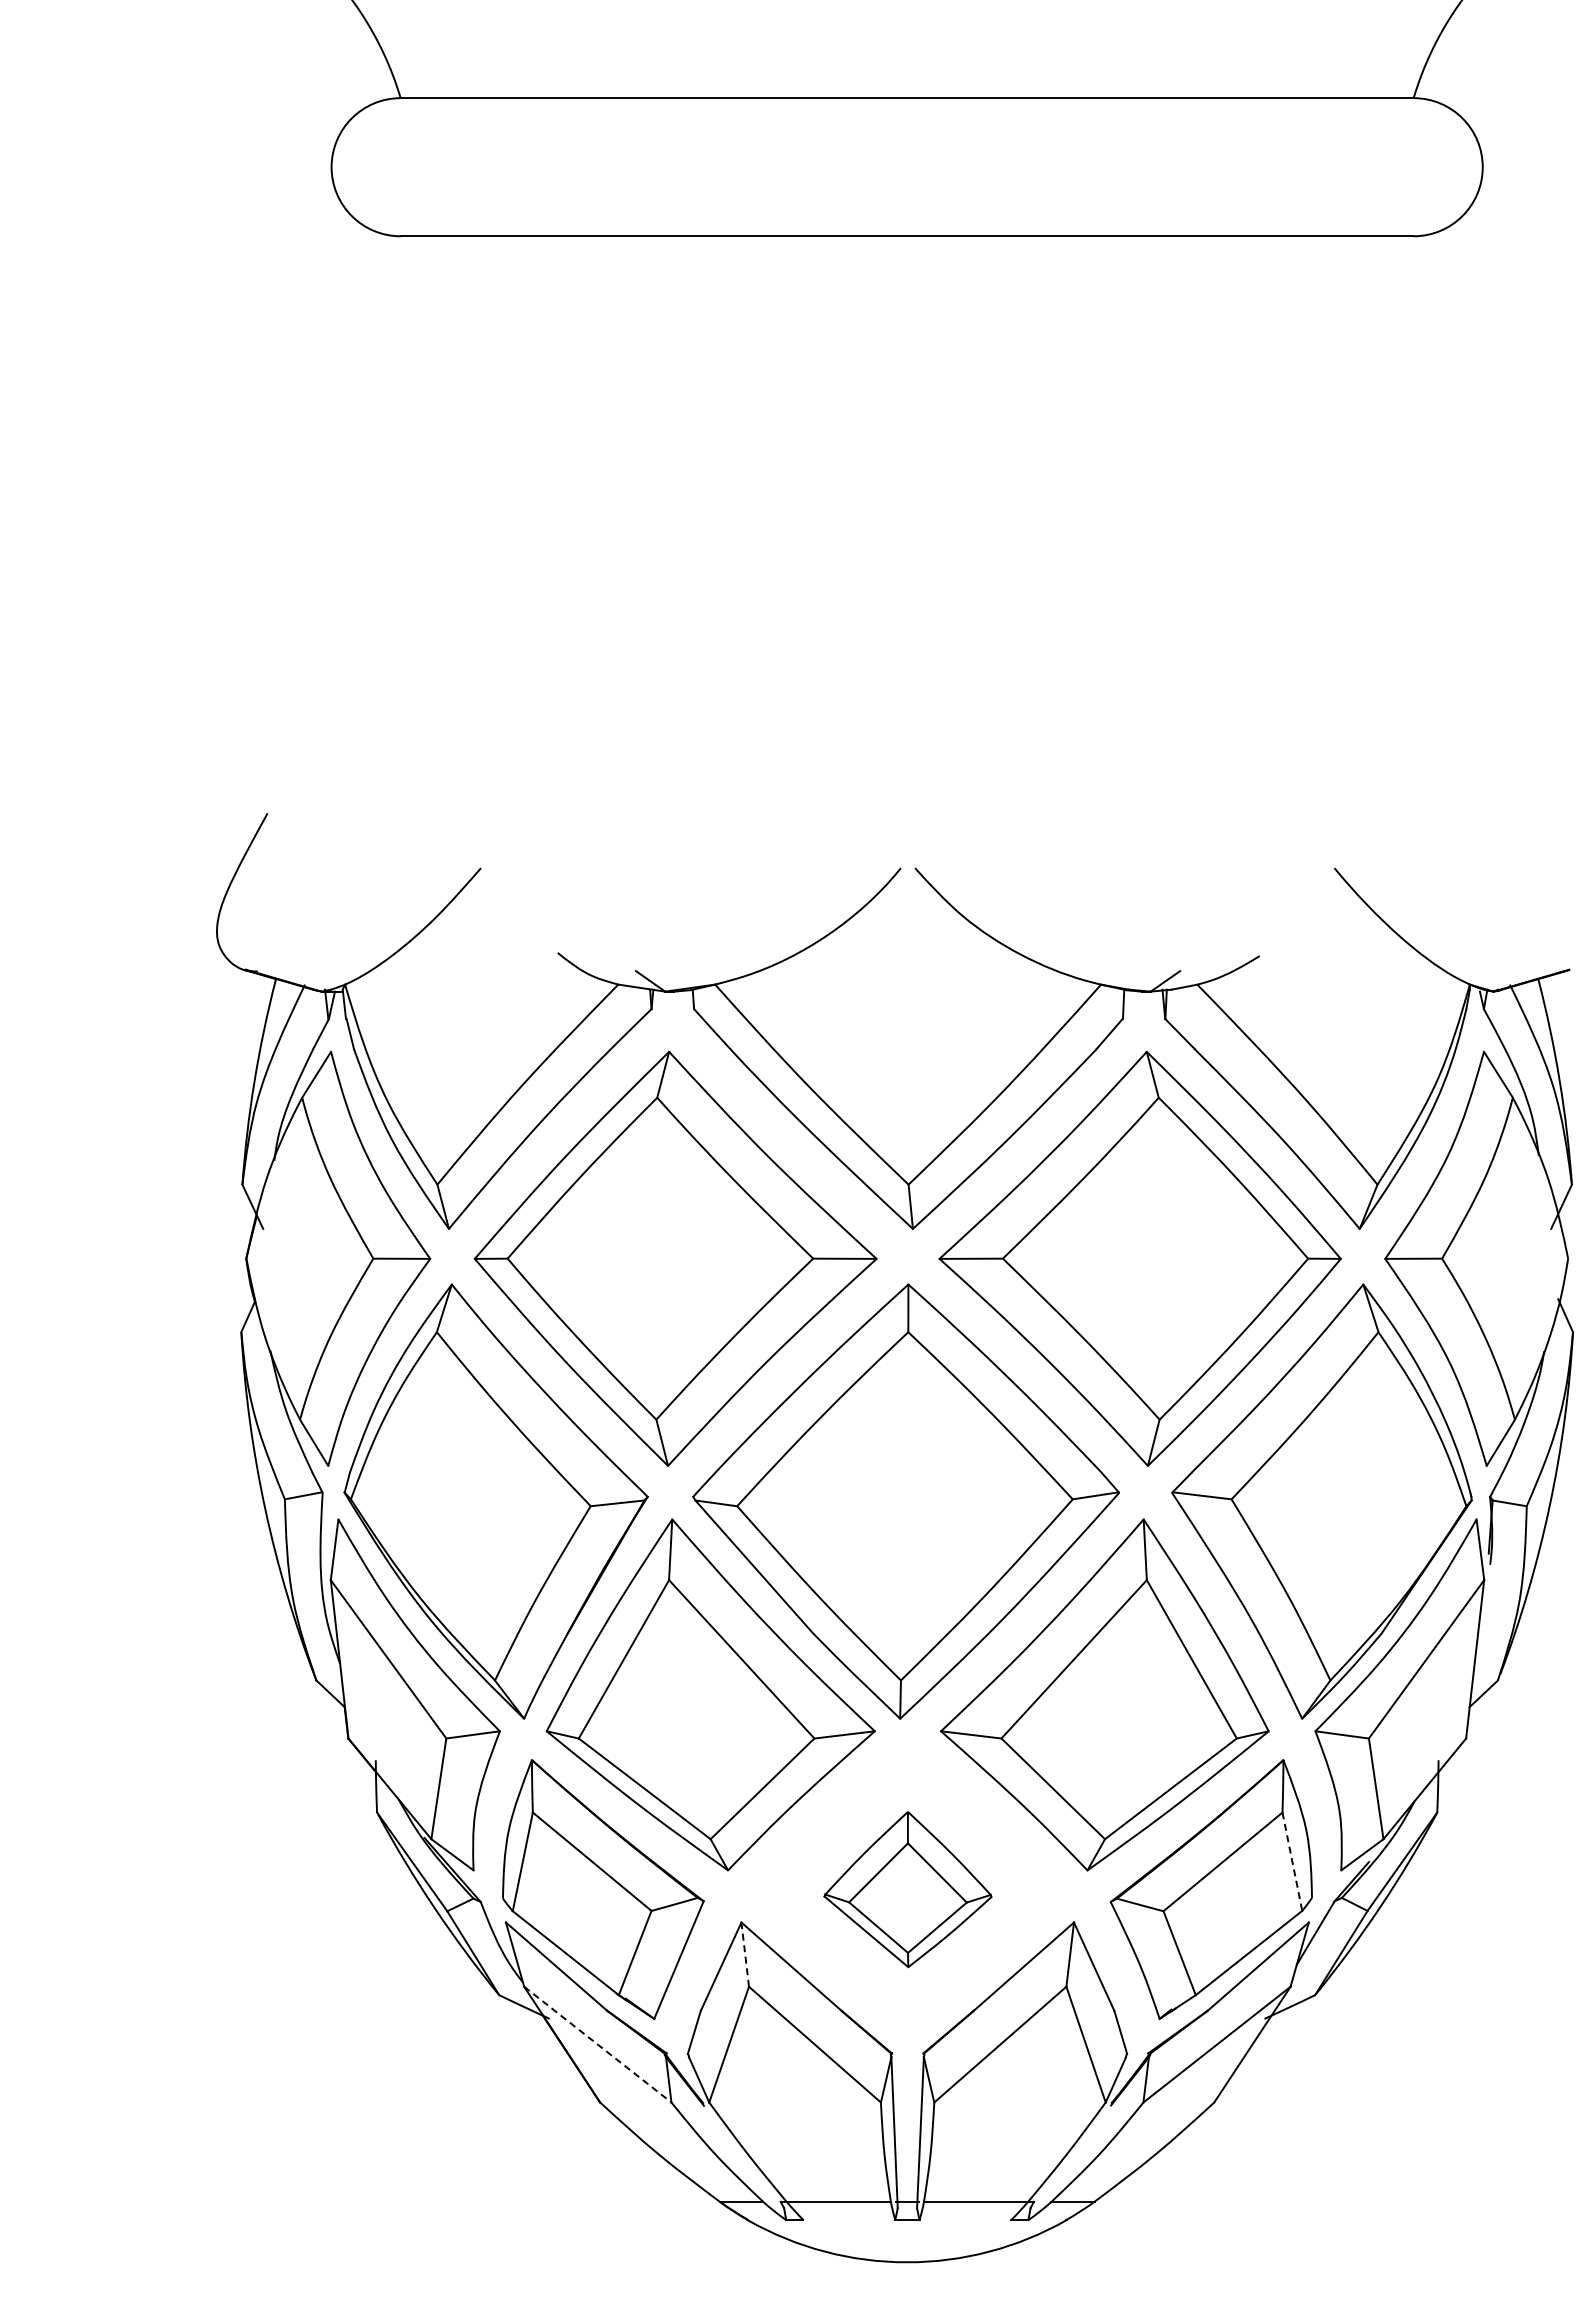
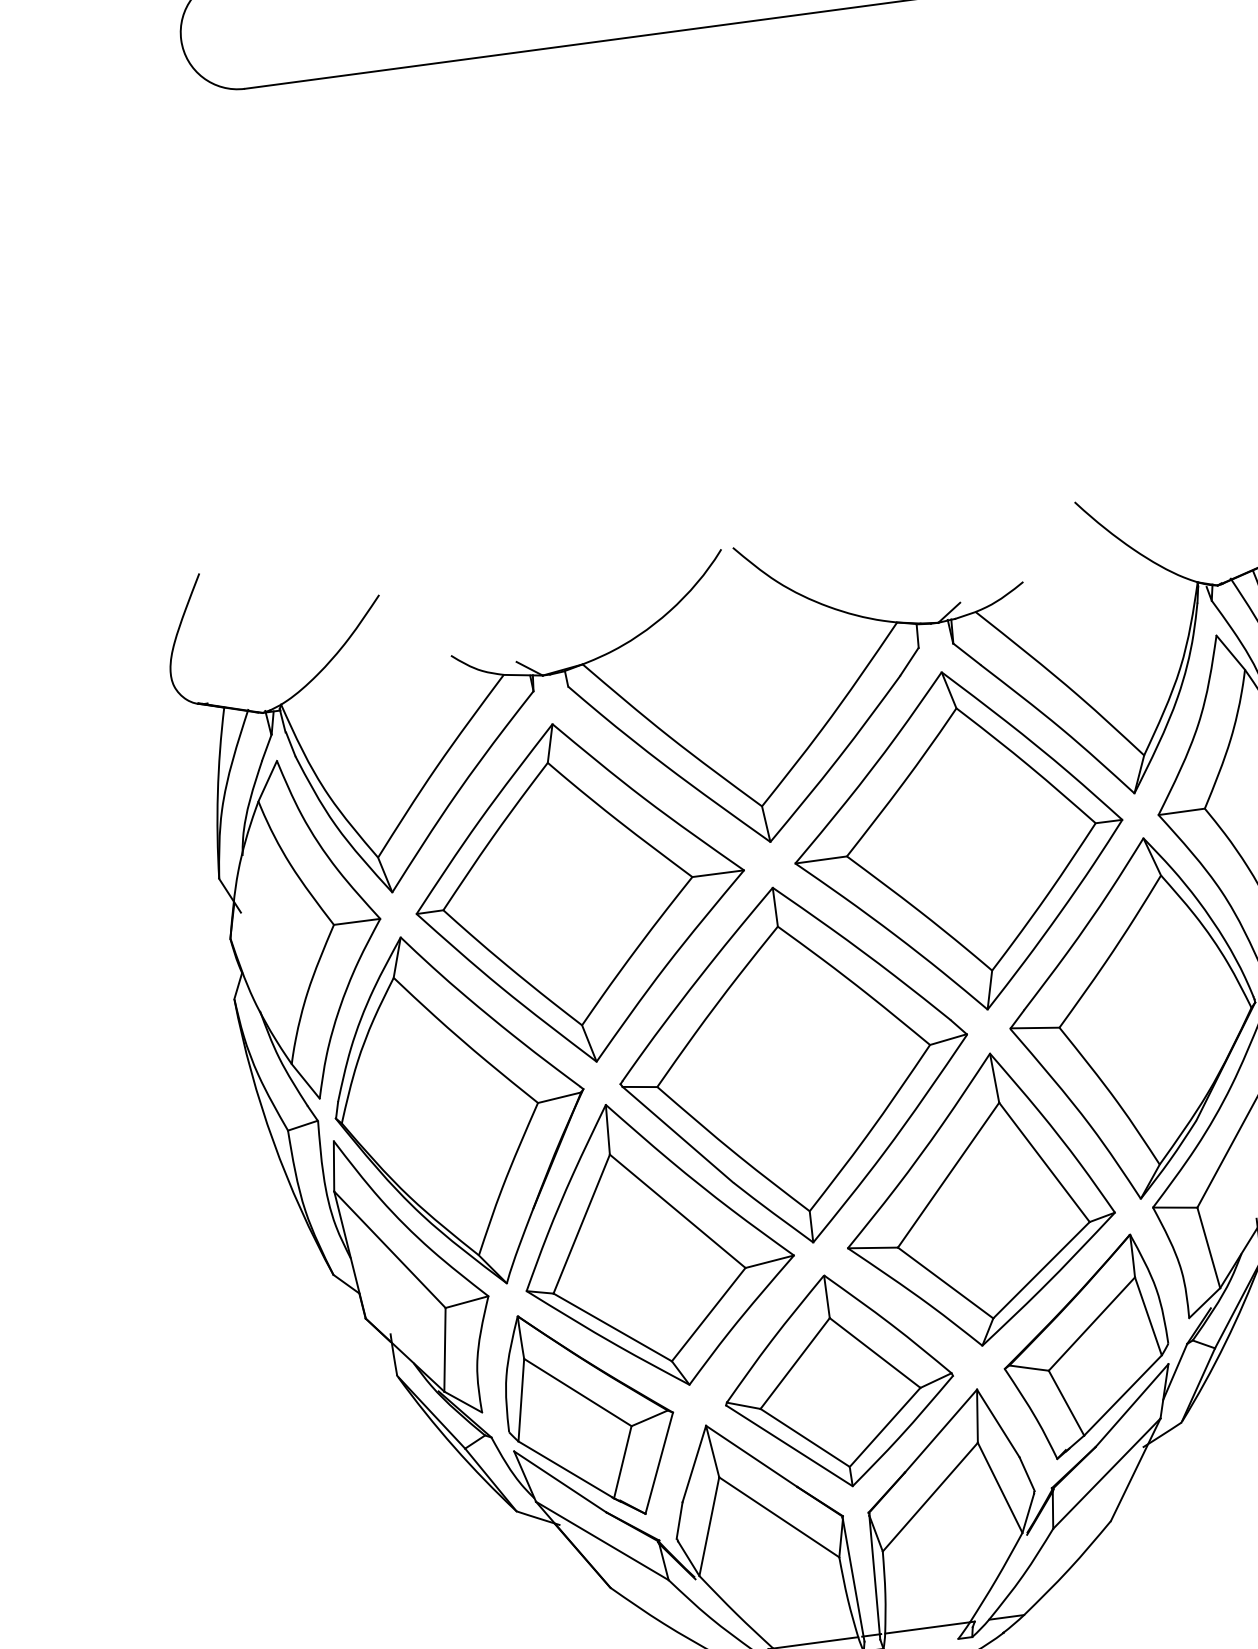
line: (1292, 1862) -> (1148, 1317), dashed -> solid
part: (907, 1889) -> (837, 1380), size x1.67
line: (745, 1954) -> (712, 1451), dashed -> solid
line: (597, 2044) -> (602, 1540), dashed -> solid

